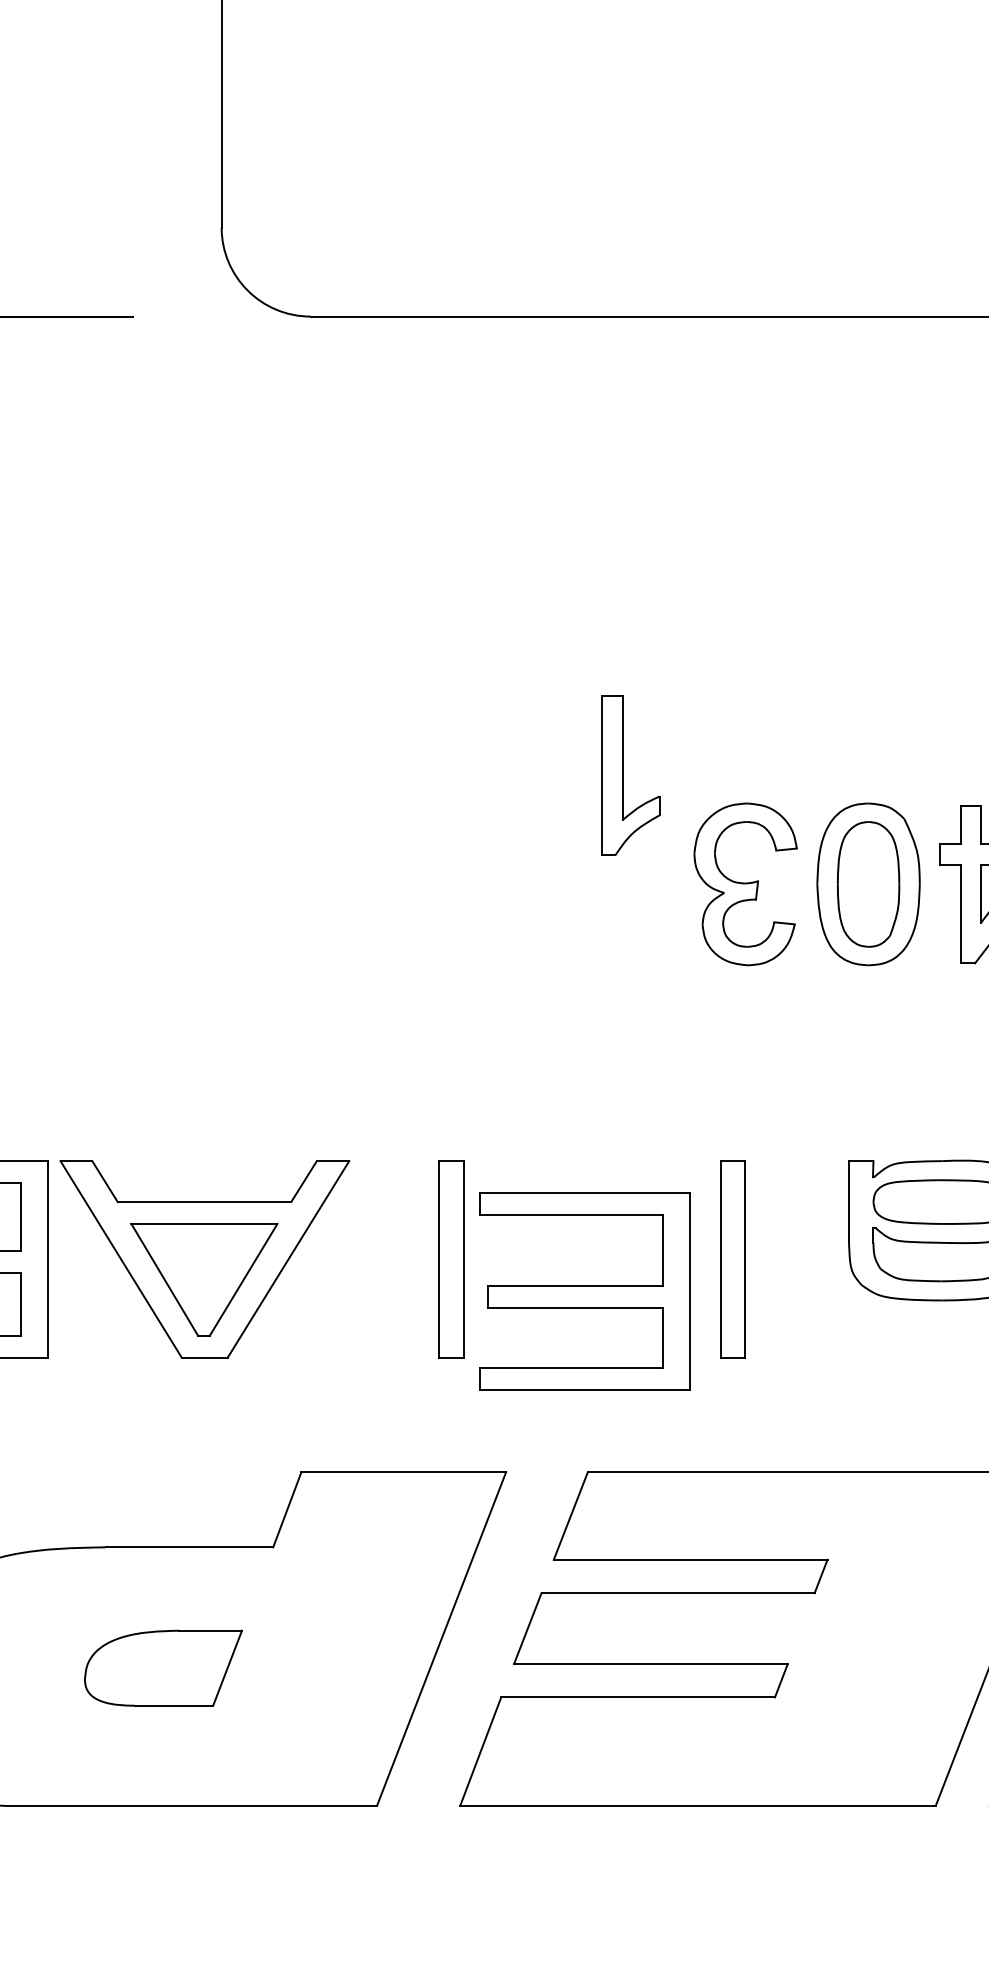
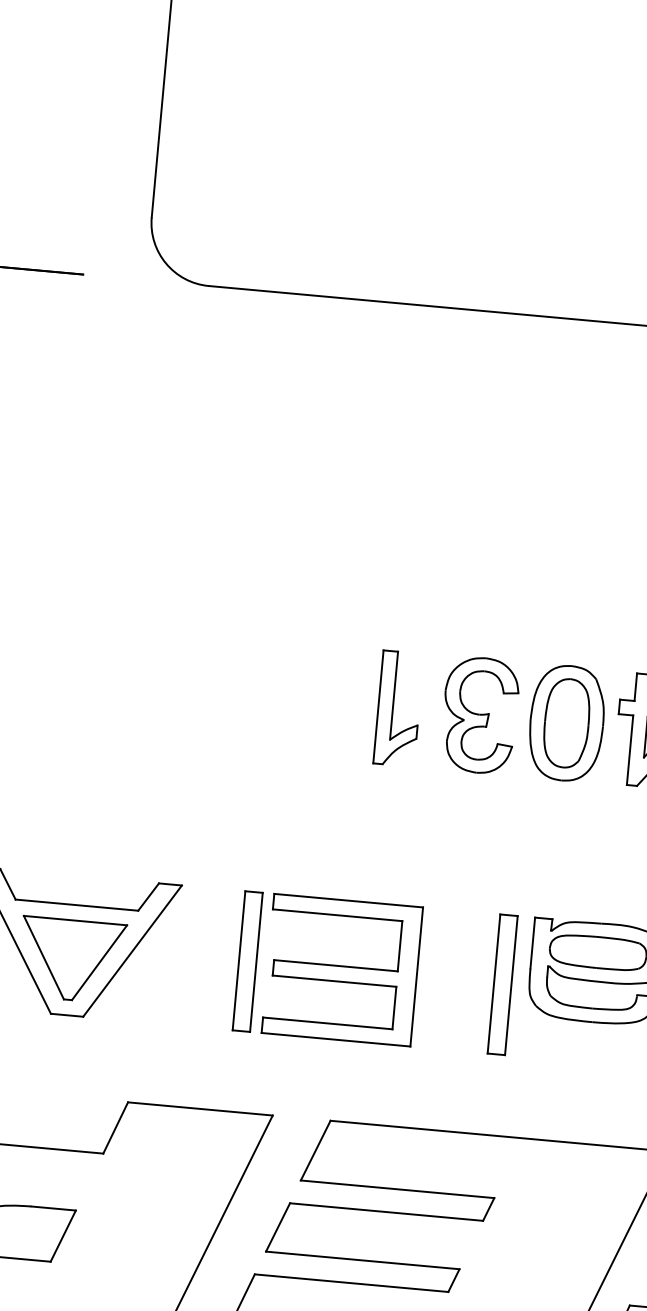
part: (623, 775) -> (393, 708), moved
part: (732, 1259) -> (502, 984), moved
part: (584, 1291) -> (341, 970), moved

